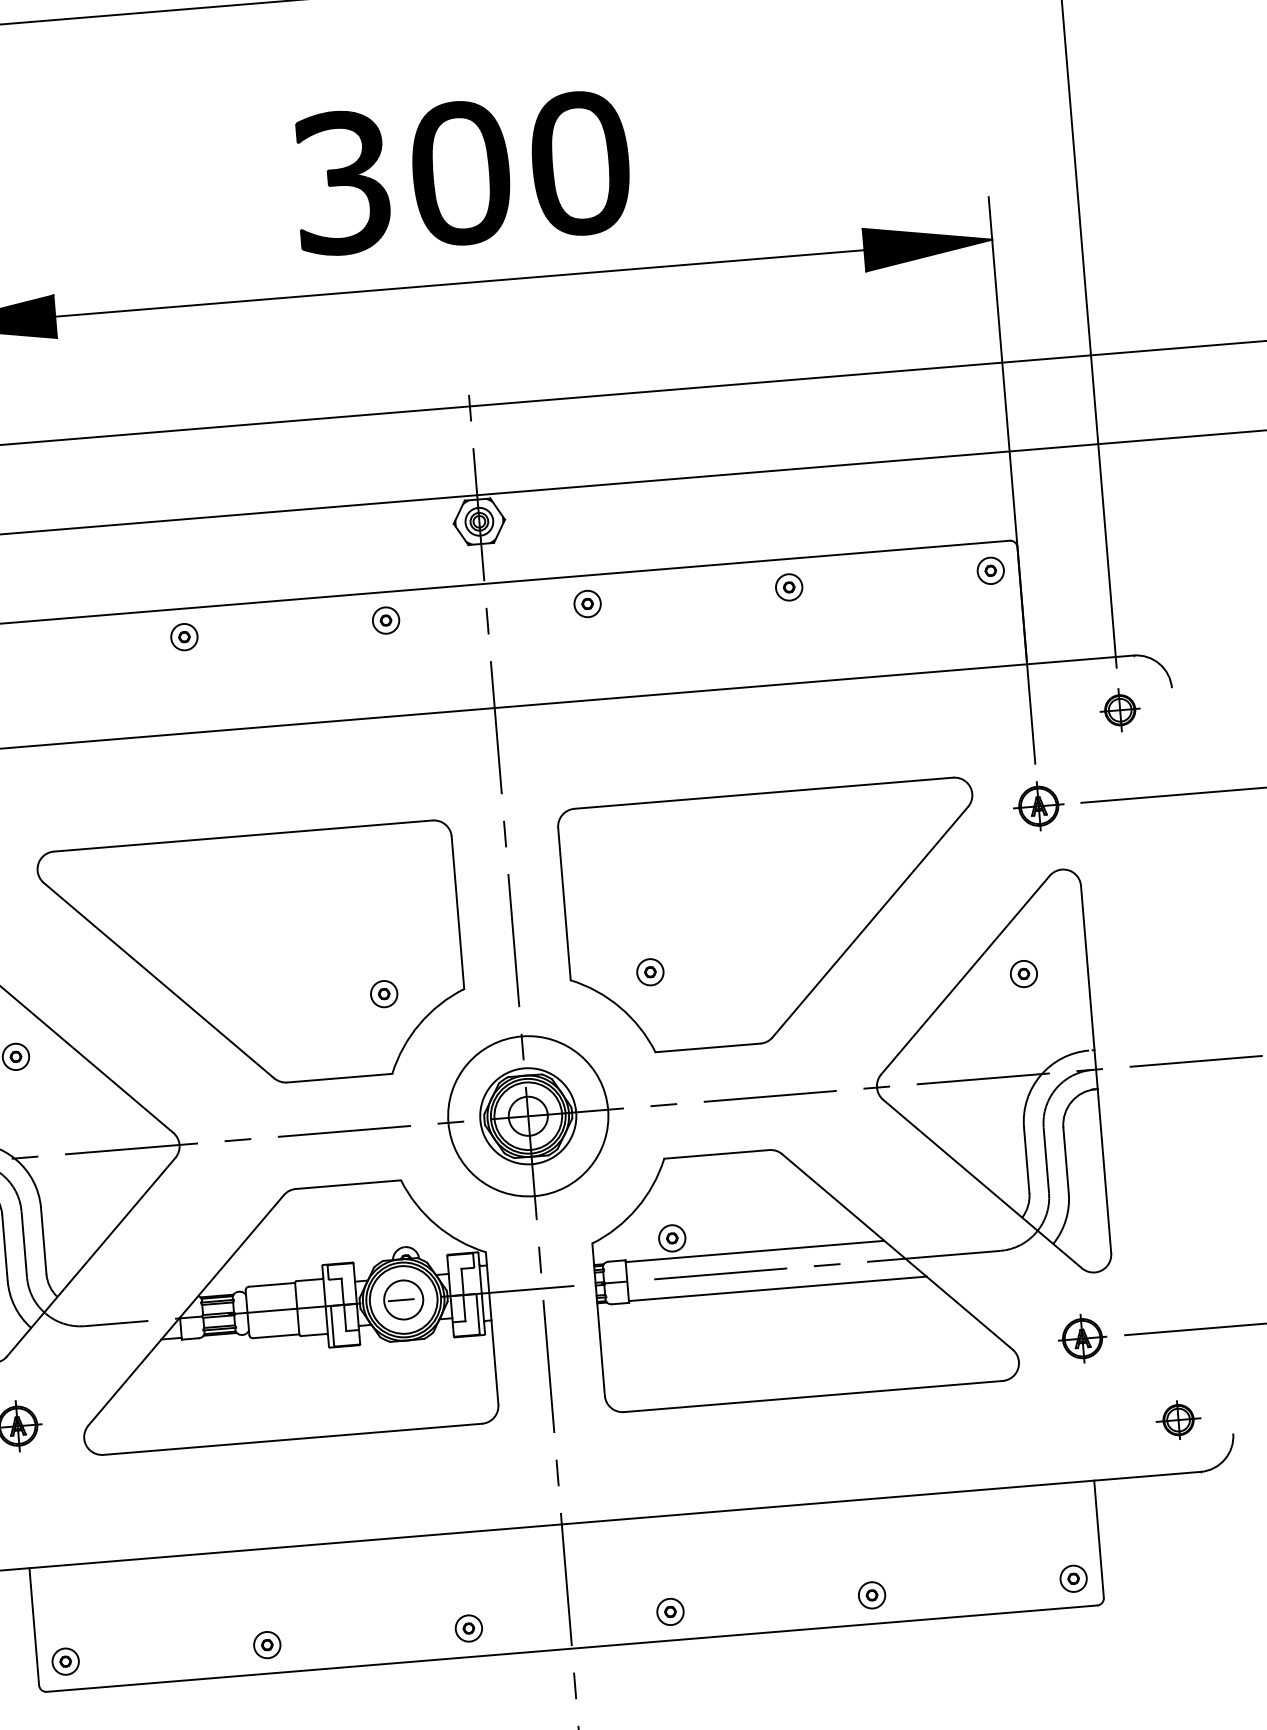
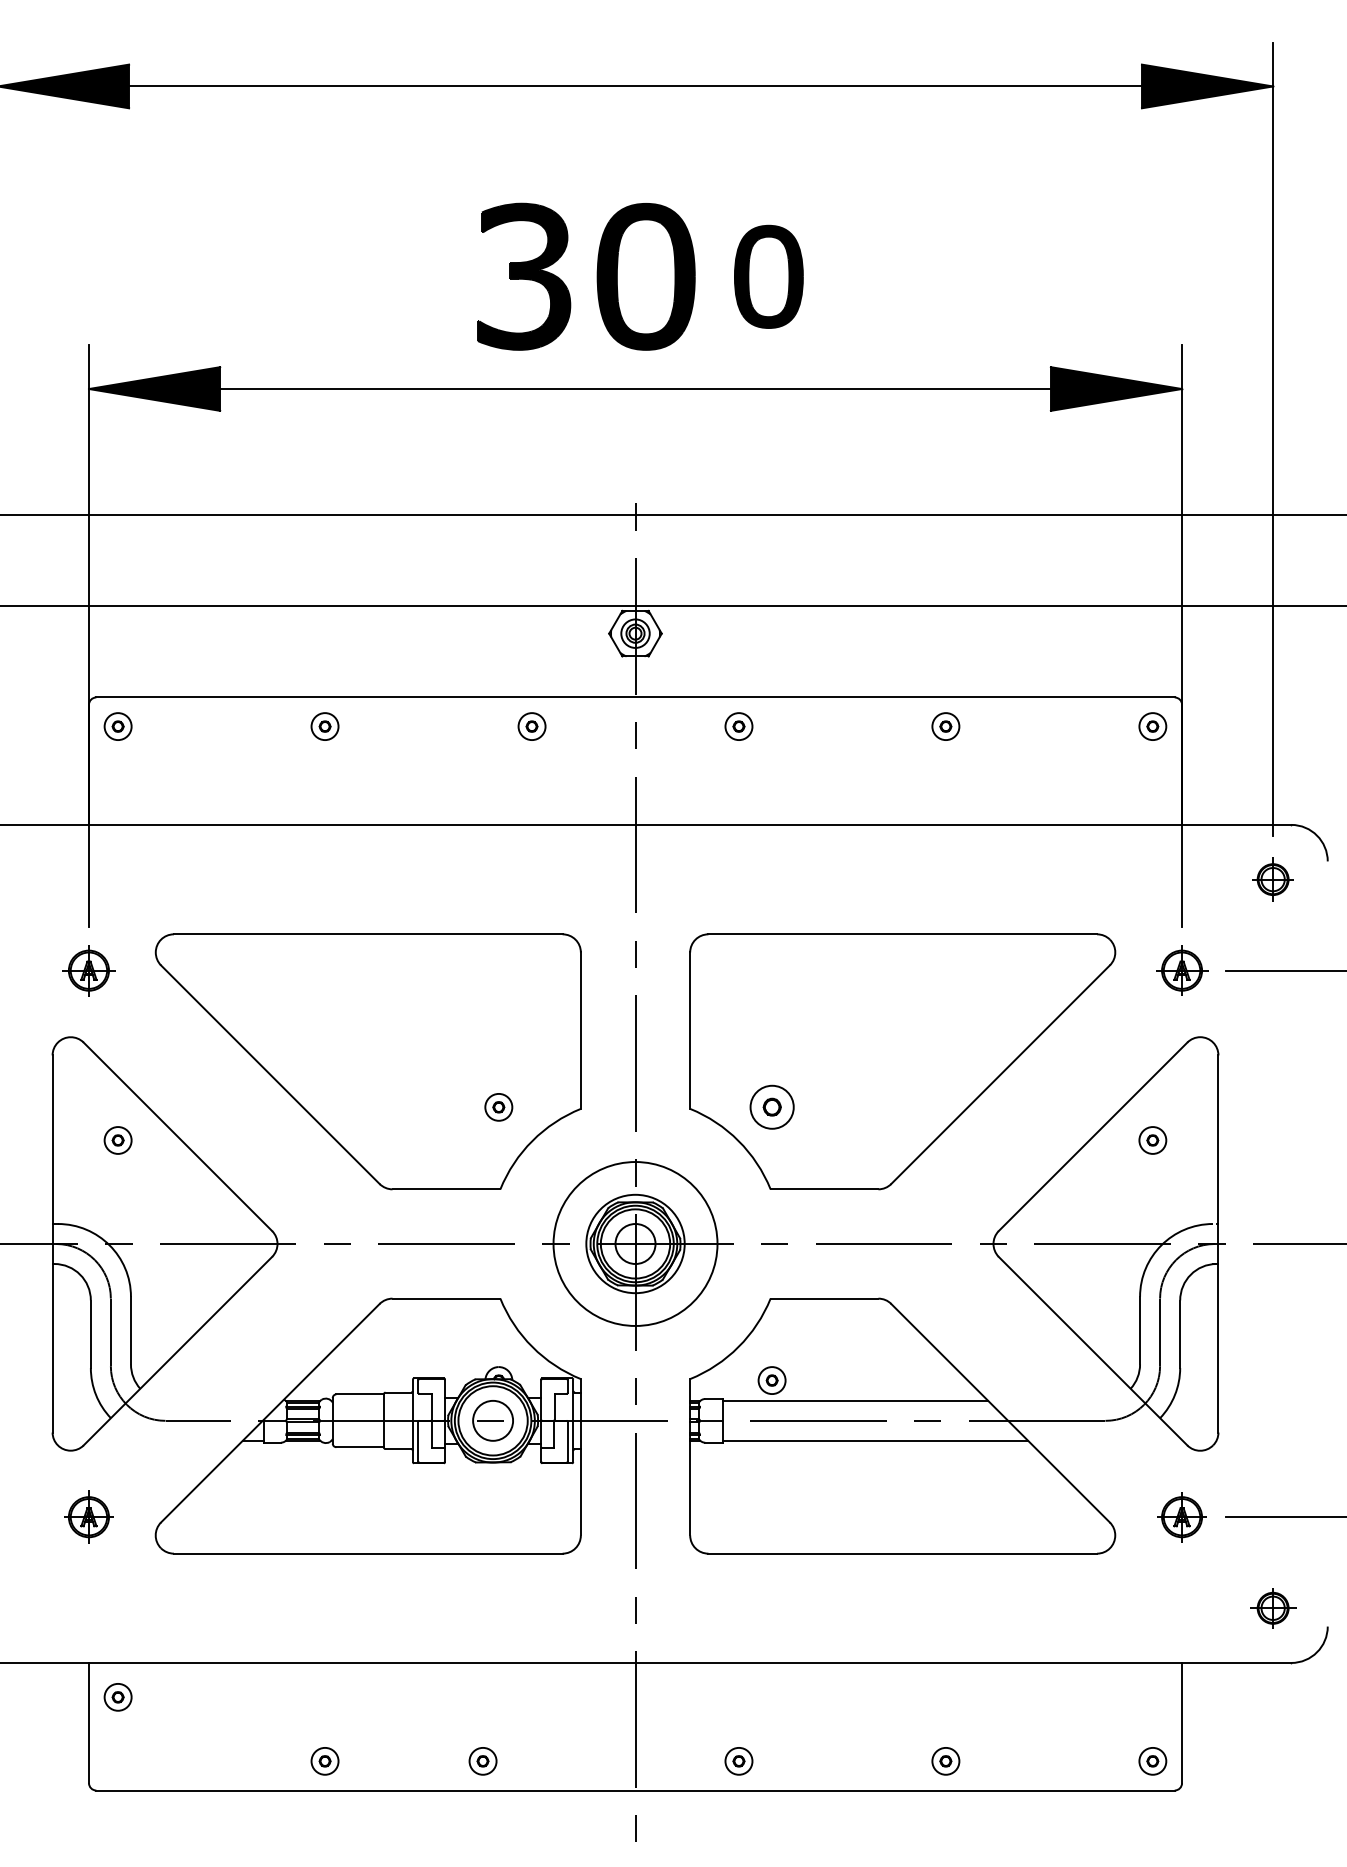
part: (580, 163) -> (768, 276), size x0.7
part: (649, 972) -> (771, 1107), size x1.6
part: (468, 1628) -> (482, 1761), moved
part: (65, 1661) -> (117, 1697), moved

